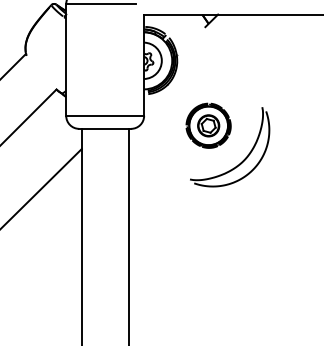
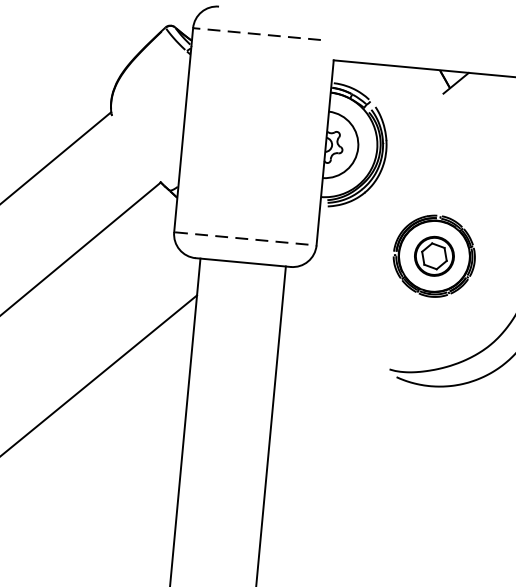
line: (101, 4) -> (257, 34), solid -> dashed
line: (105, 115) -> (246, 238), solid -> dashed
part: (208, 125) -> (434, 255), moved

